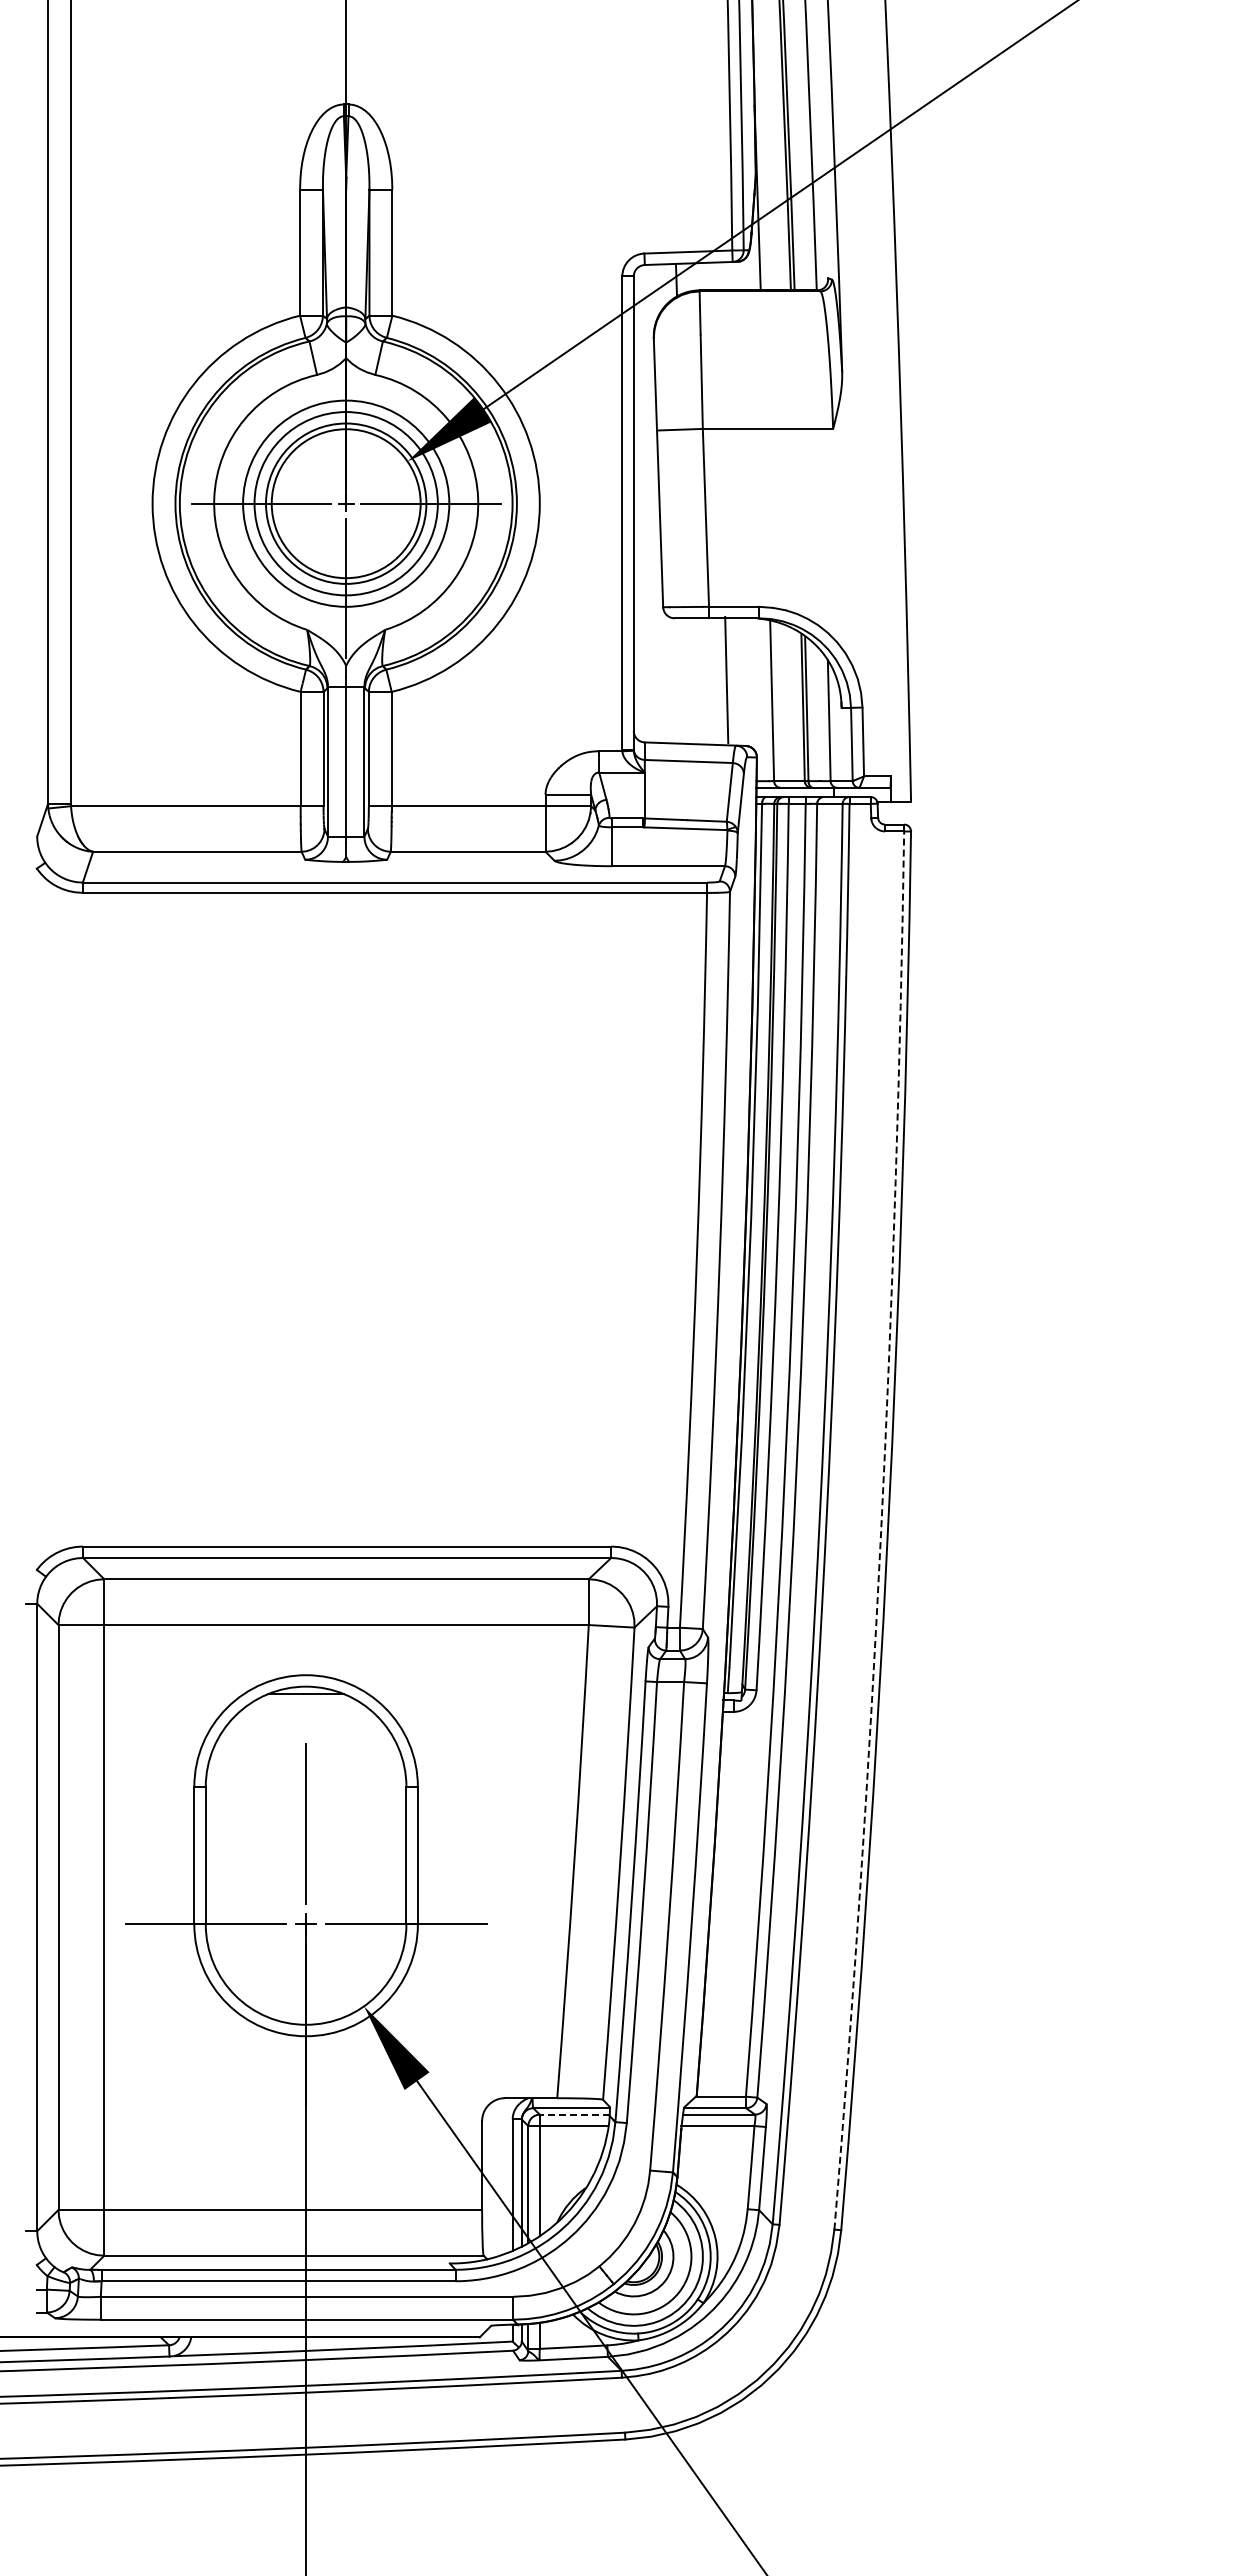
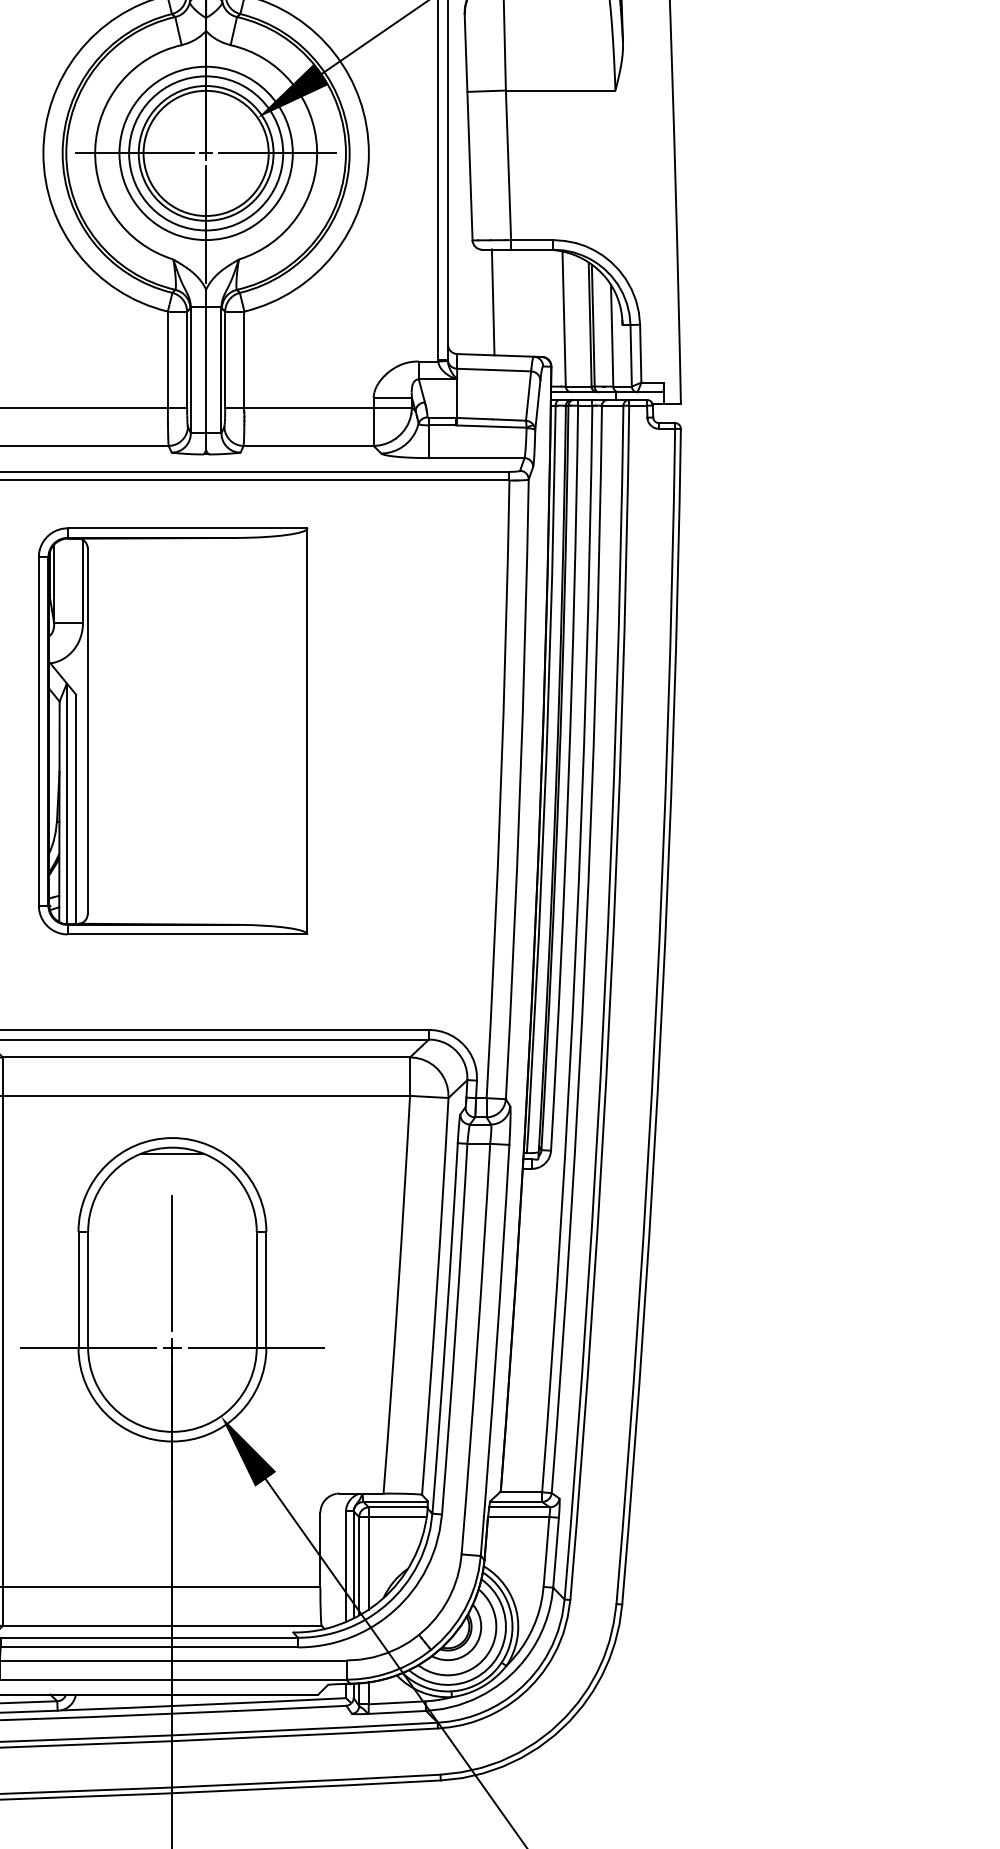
line: (726, 679) -> (493, 302), moved
part: (306, 1190) -> (172, 730), added
arc: (881, 1531) -> (656, 1017), dashed -> solid
line: (574, 2114) -> (398, 1507), dashed -> solid

